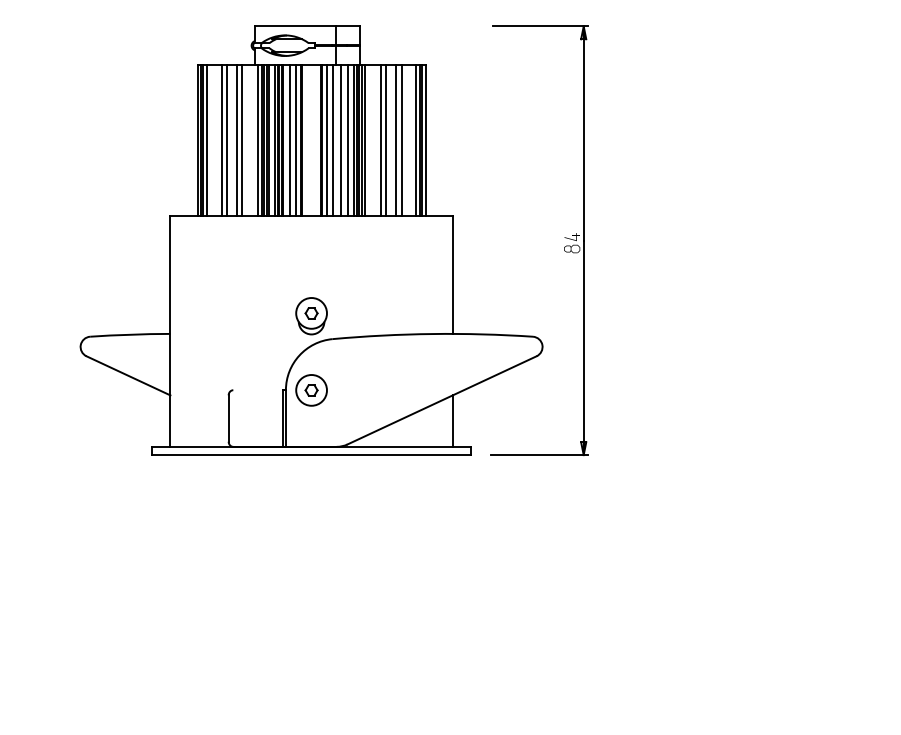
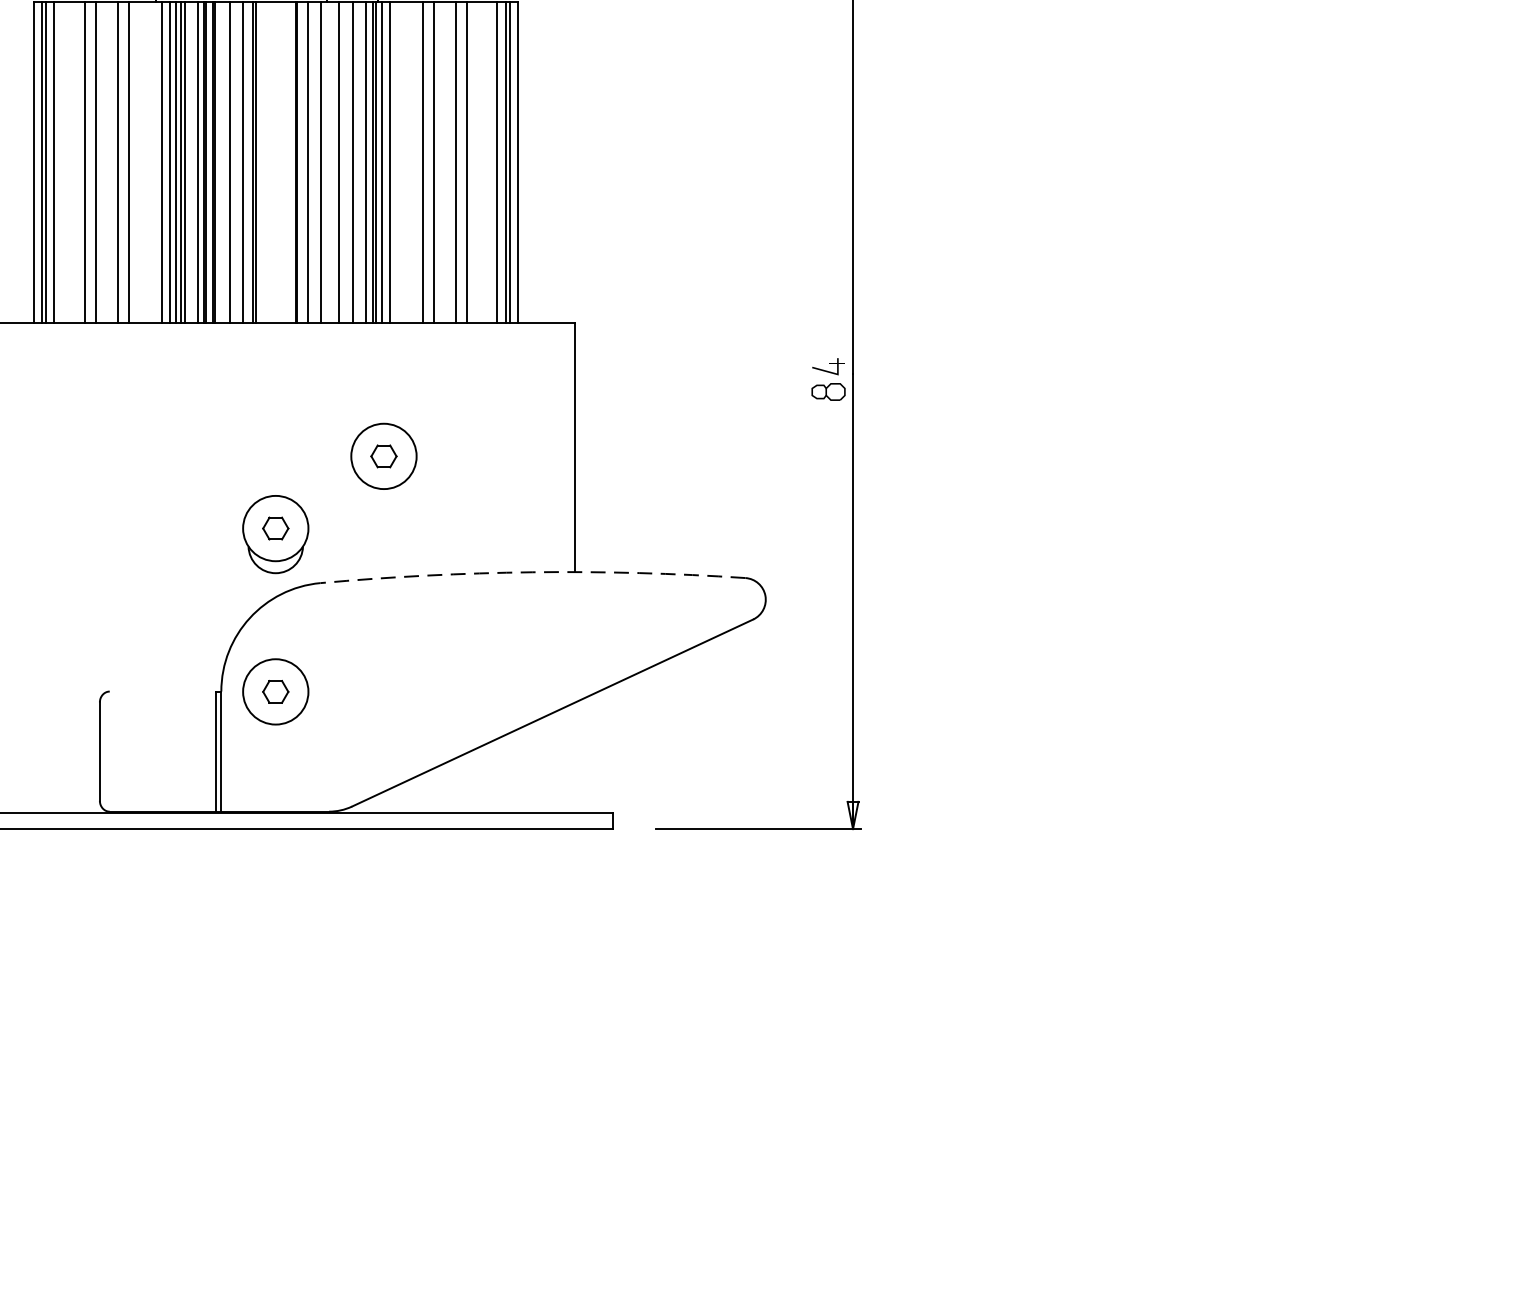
part: (362, 279) -> (383, 456), added
arc: (432, 334) -> (532, 573), solid -> dashed
line: (452, 421) -> (574, 757), removed

